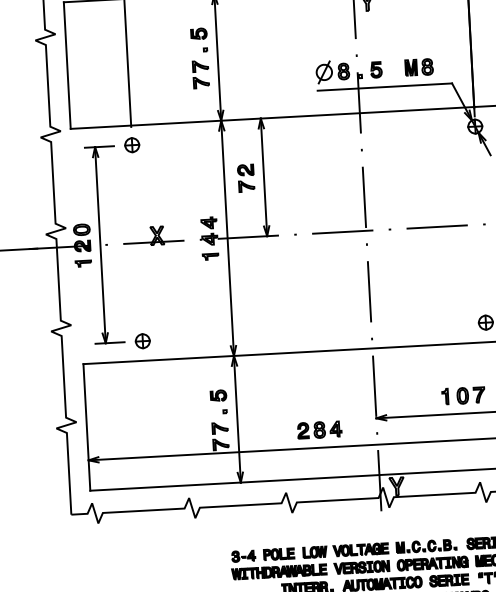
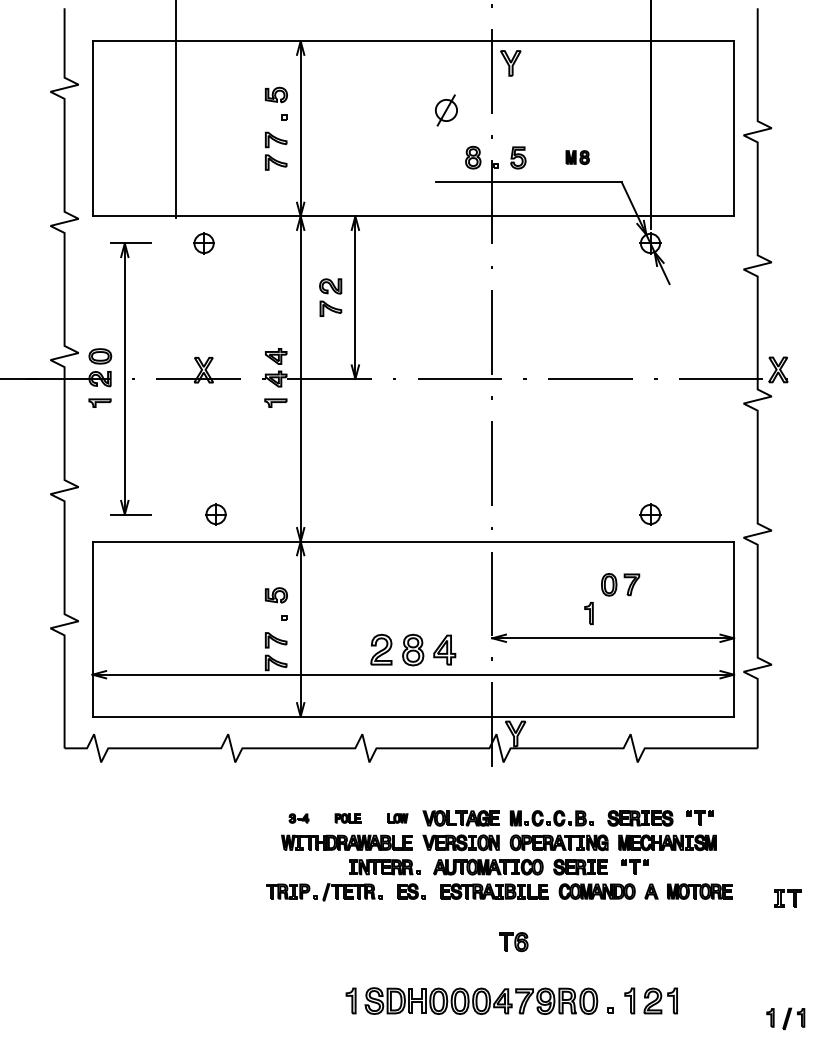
part: (419, 67) -> (577, 157), size x0.6
part: (324, 72) -> (446, 110), moved
part: (131, 145) -> (203, 243), moved
part: (142, 341) -> (215, 514), moved
part: (470, 395) -> (620, 584), moved
part: (319, 430) -> (413, 650), size x1.4
part: (314, 552) -> (397, 818), size x0.6
part: (278, 554) -> (347, 818), size x0.6
part: (243, 556) -> (298, 818), size x0.6

